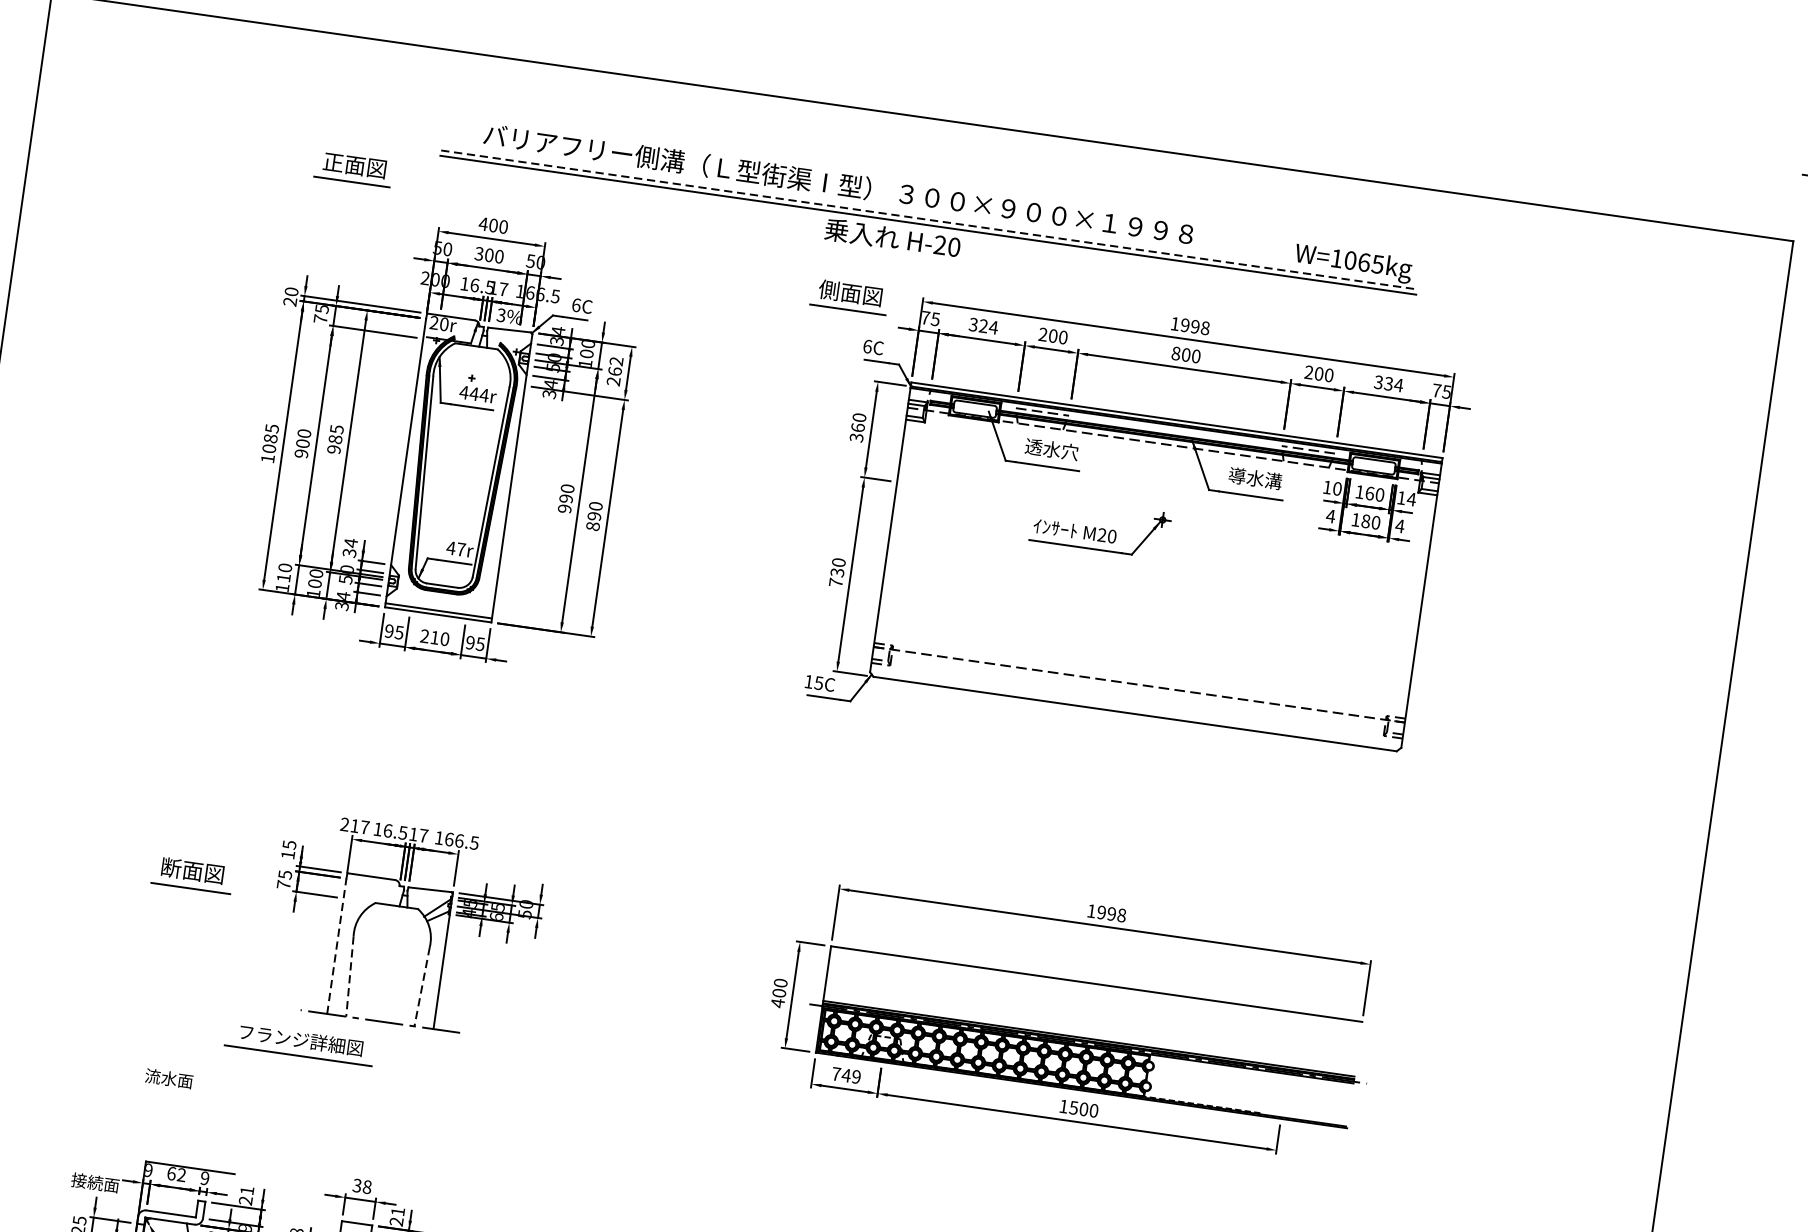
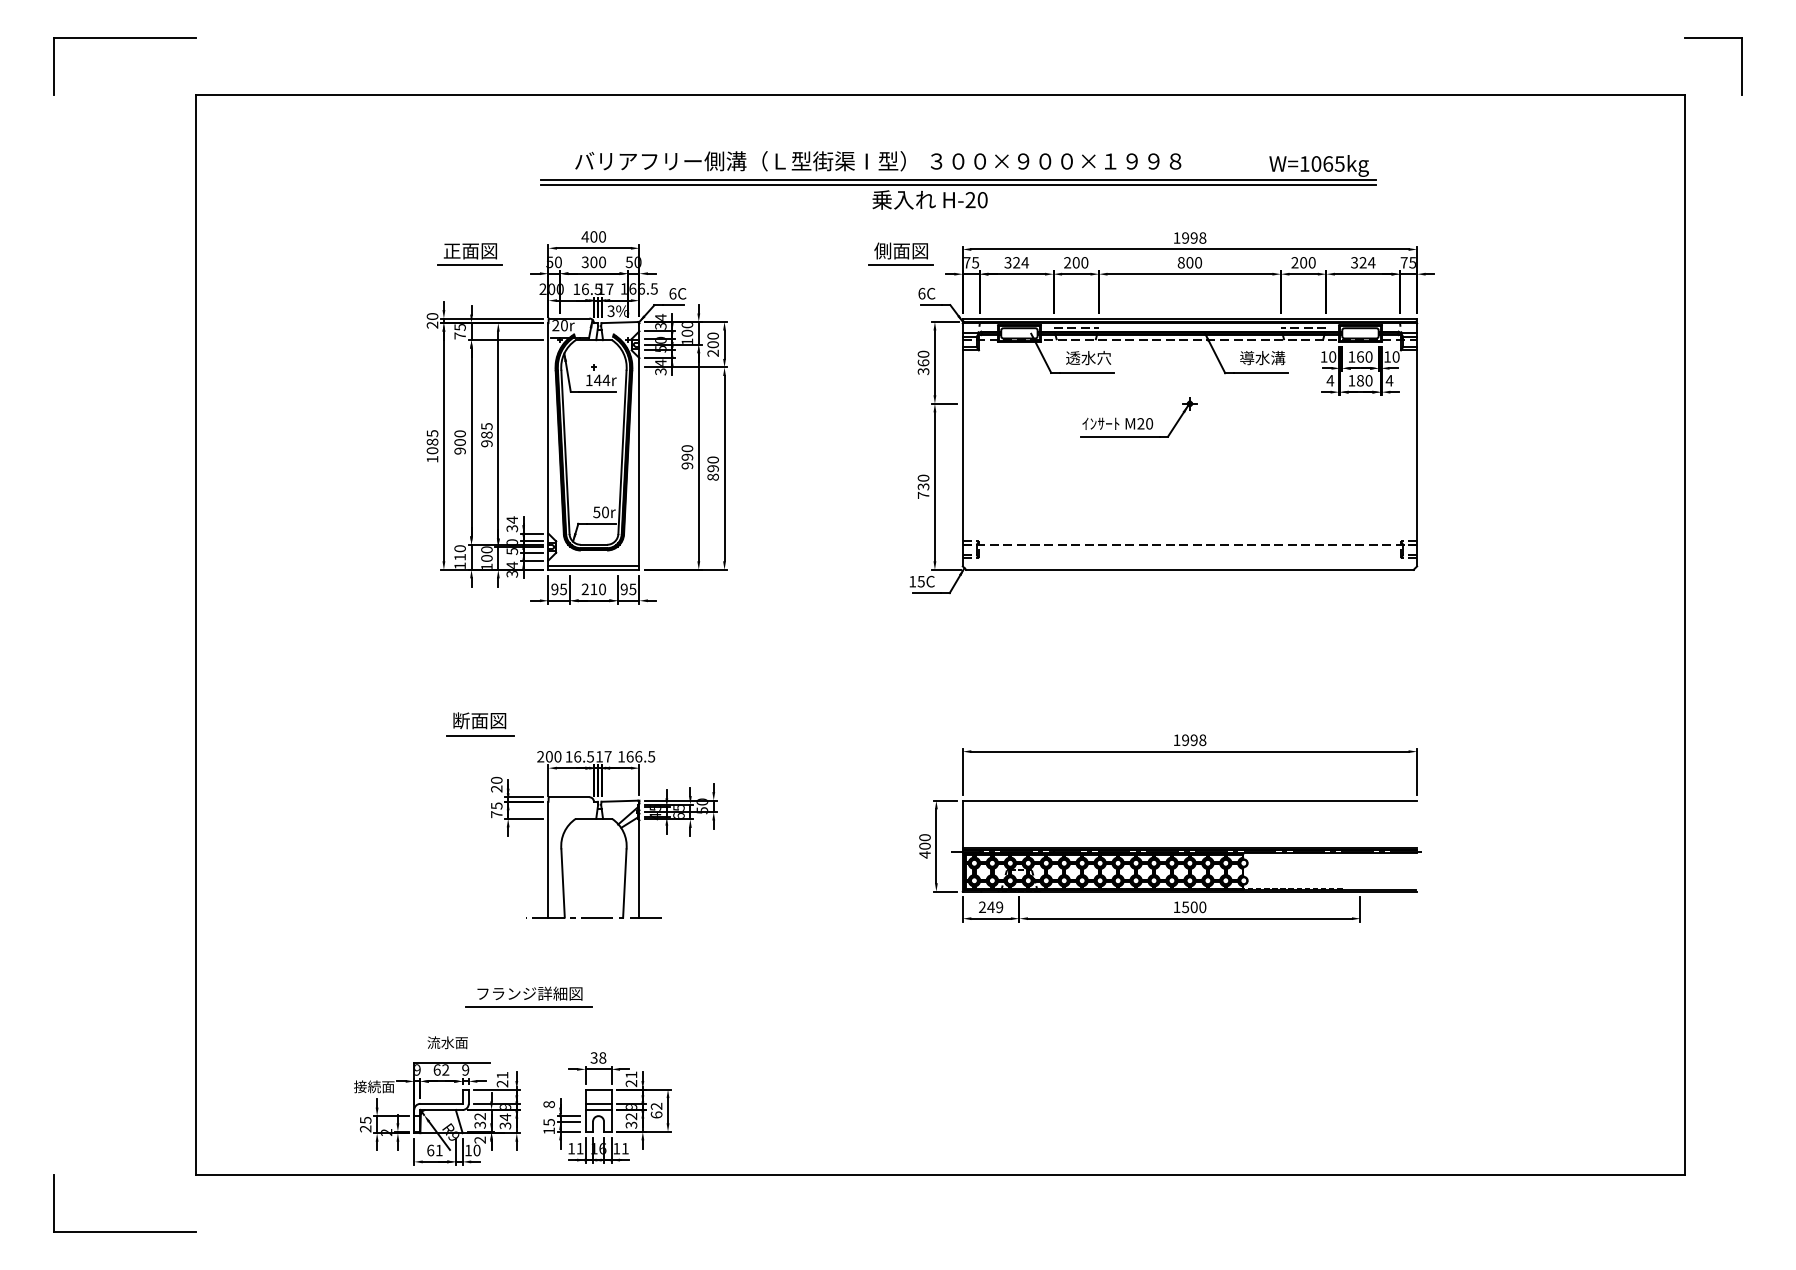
part: (353, 169) -> (469, 254), moved
line: (929, 220) -> (958, 180), dashed -> solid
text: (615, 366) -> (712, 340), 262 -> 200
text: (1388, 383) -> (1362, 262), 334 -> 324
text: (464, 392) -> (589, 380), 444r -> 144r
text: (1410, 498) -> (1395, 356), 14 -> 10
text: (455, 548) -> (600, 512), 47r -> 50r
text: (359, 826) -> (553, 756), 217 -> 200
text: (288, 849) -> (496, 784), 15 -> 20
part: (193, 875) -> (480, 724), moved
line: (336, 946) -> (548, 859), dashed -> solid
line: (350, 976) -> (563, 883), dashed -> solid
line: (421, 986) -> (624, 883), dashed -> solid
part: (299, 1043) -> (528, 996), moved
text: (836, 1073) -> (982, 906), 749 -> 249
text: (168, 1078) -> (447, 1042), moved

